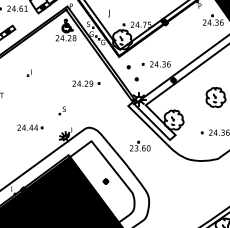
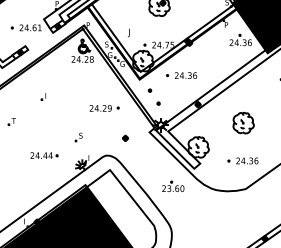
part: (156, 64) -> (181, 75), moved
part: (140, 145) -> (173, 185), moved
part: (105, 180) -> (125, 137), moved

